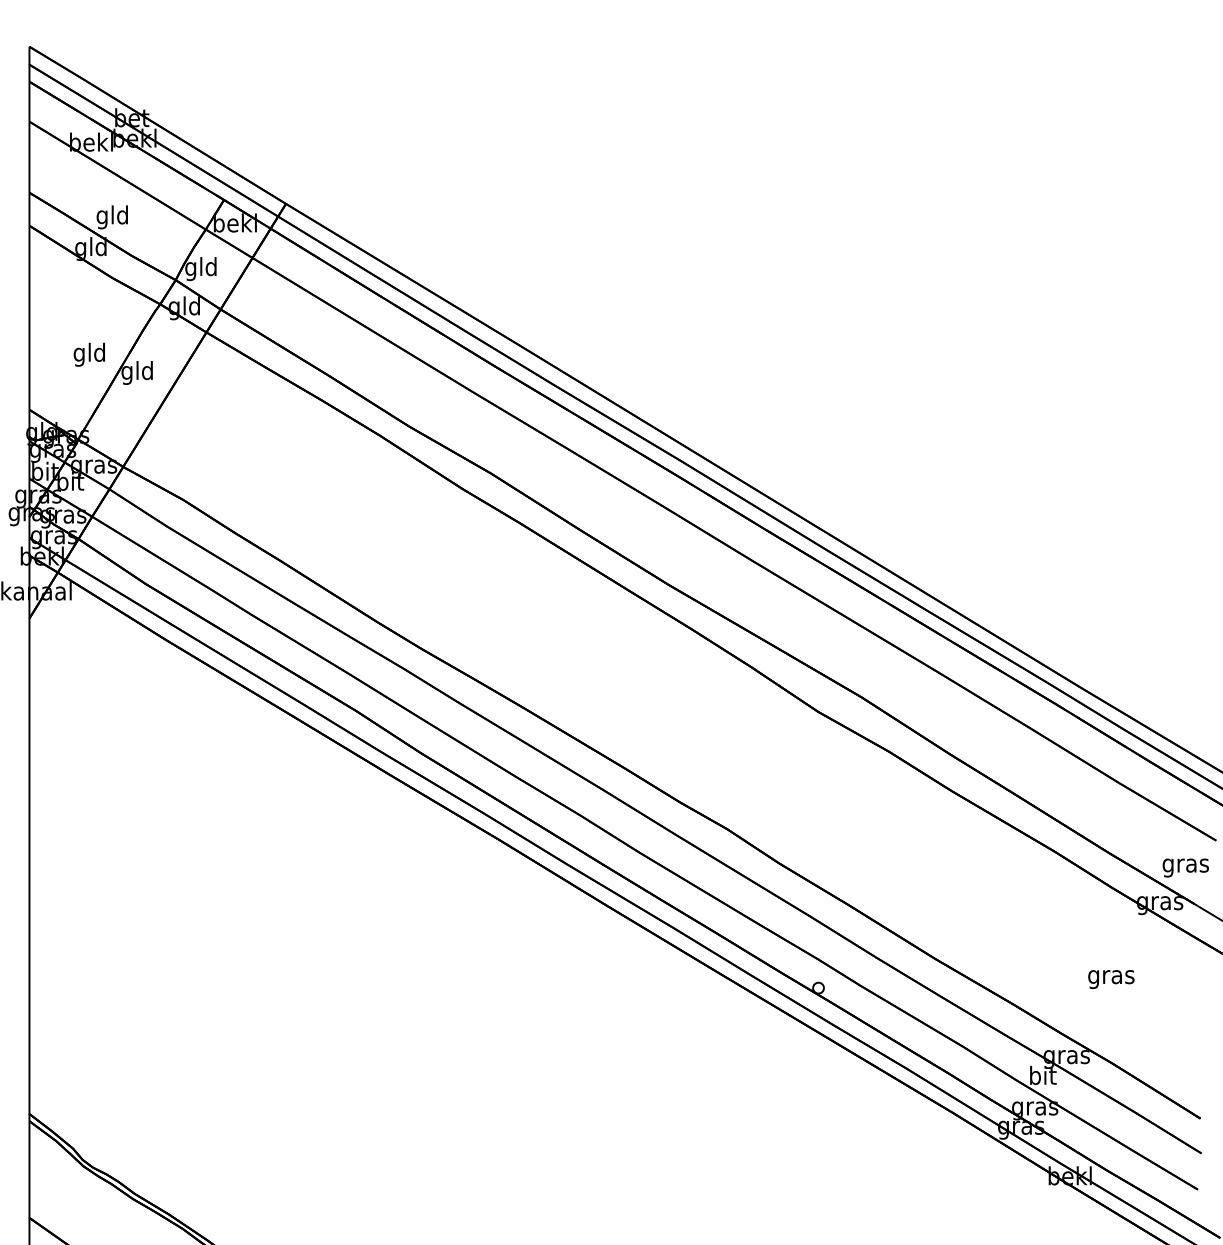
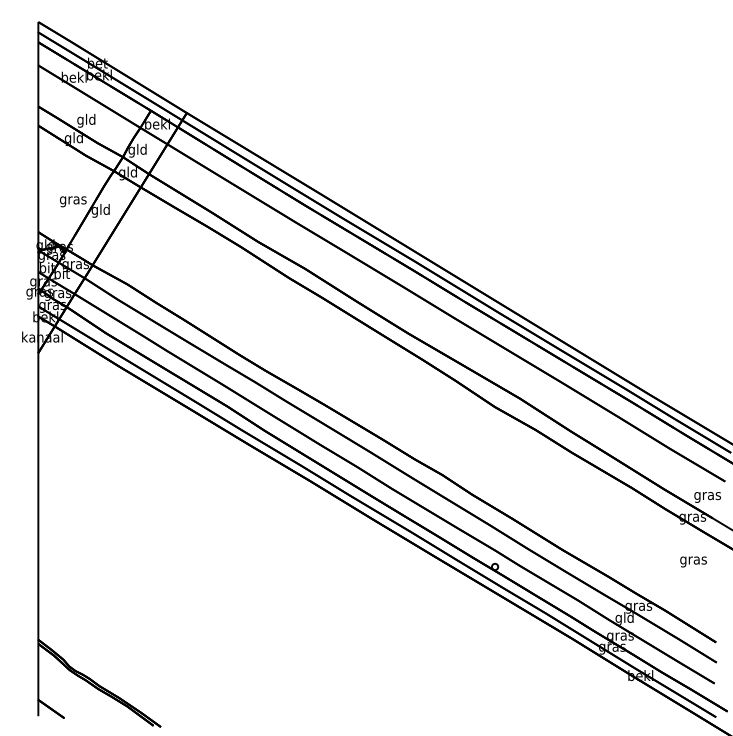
text: (88, 355) -> (72, 200), gld -> gras
text: (1111, 978) -> (693, 561), moved
text: (1042, 1077) -> (624, 618), bit -> gld

